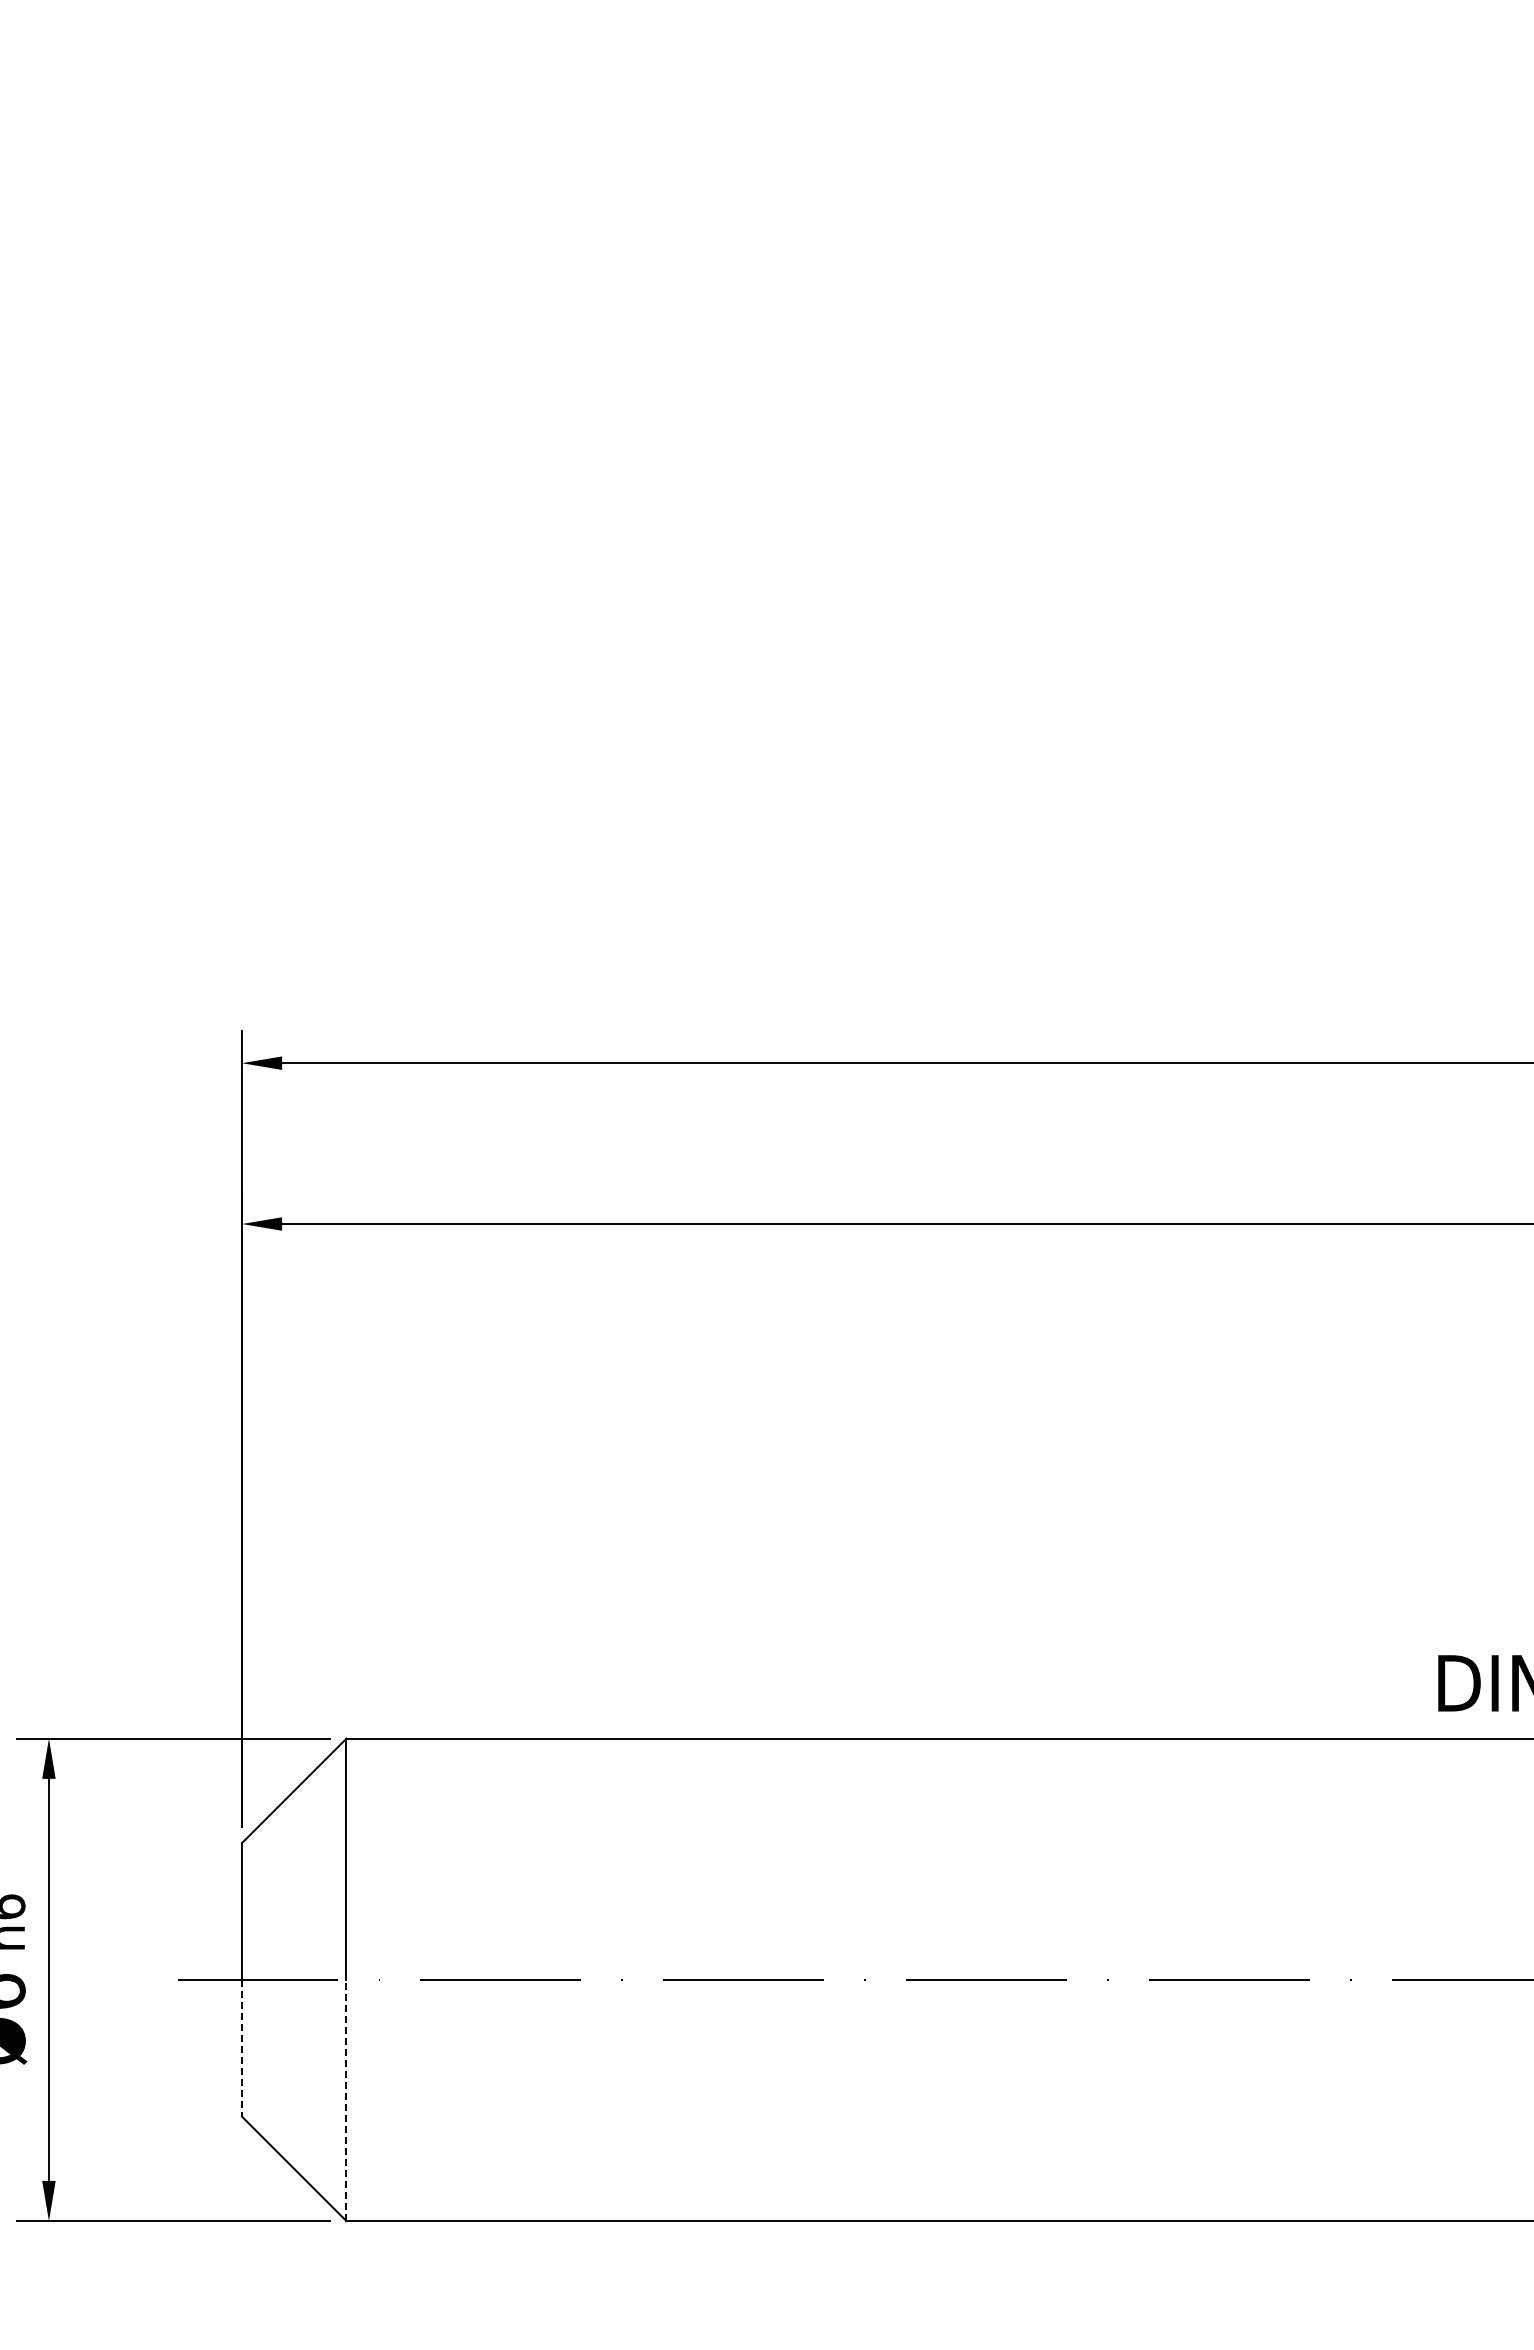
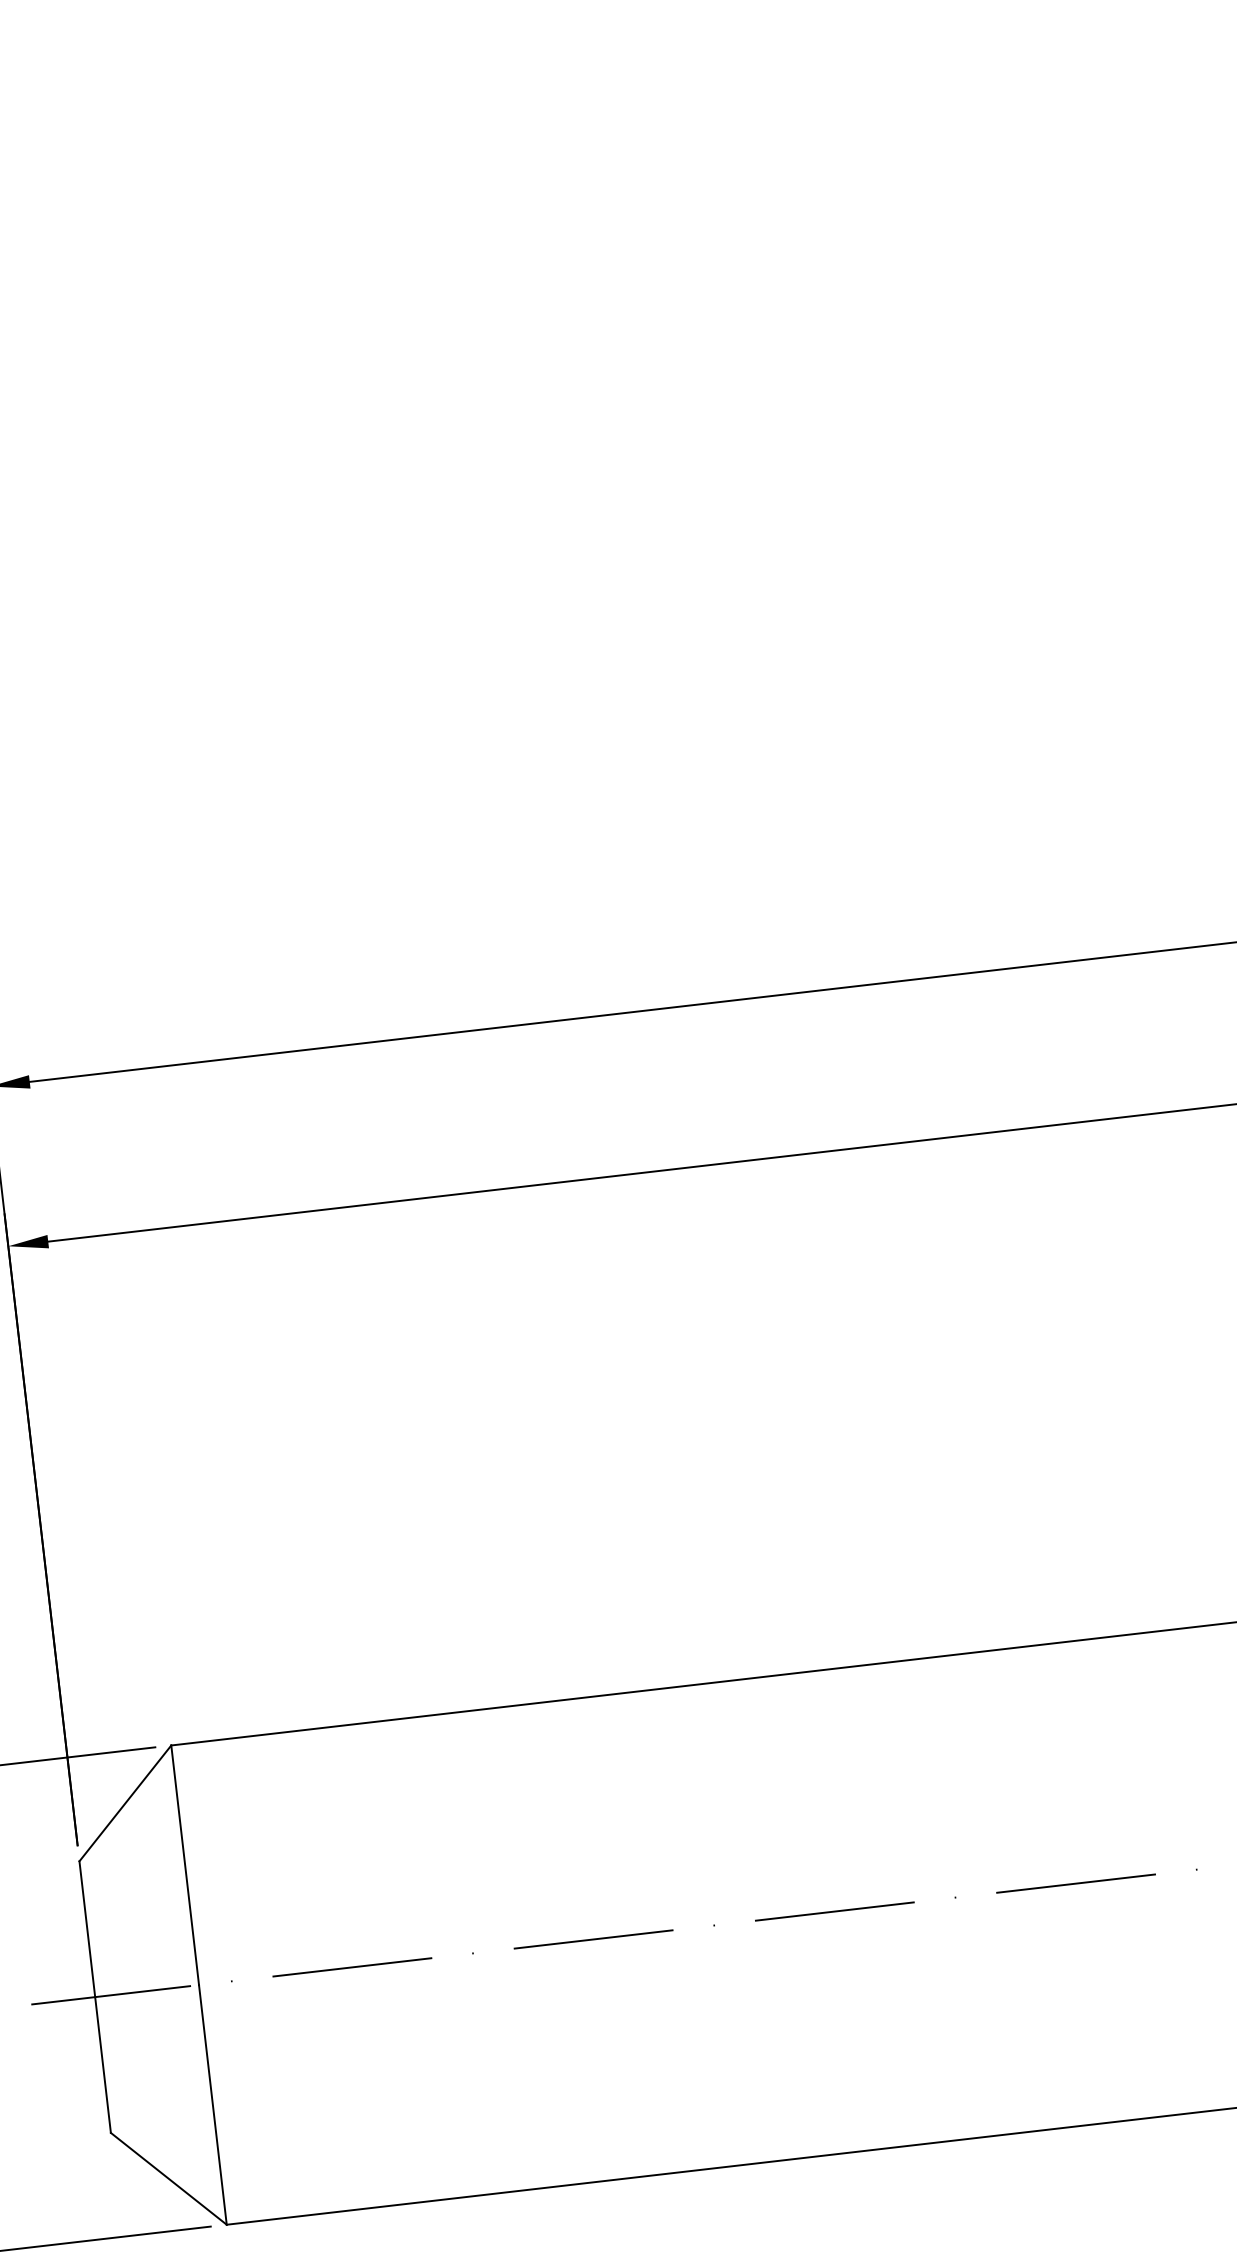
line: (241, 2048) -> (102, 2065), dashed -> solid
line: (346, 2100) -> (212, 2104), dashed -> solid

